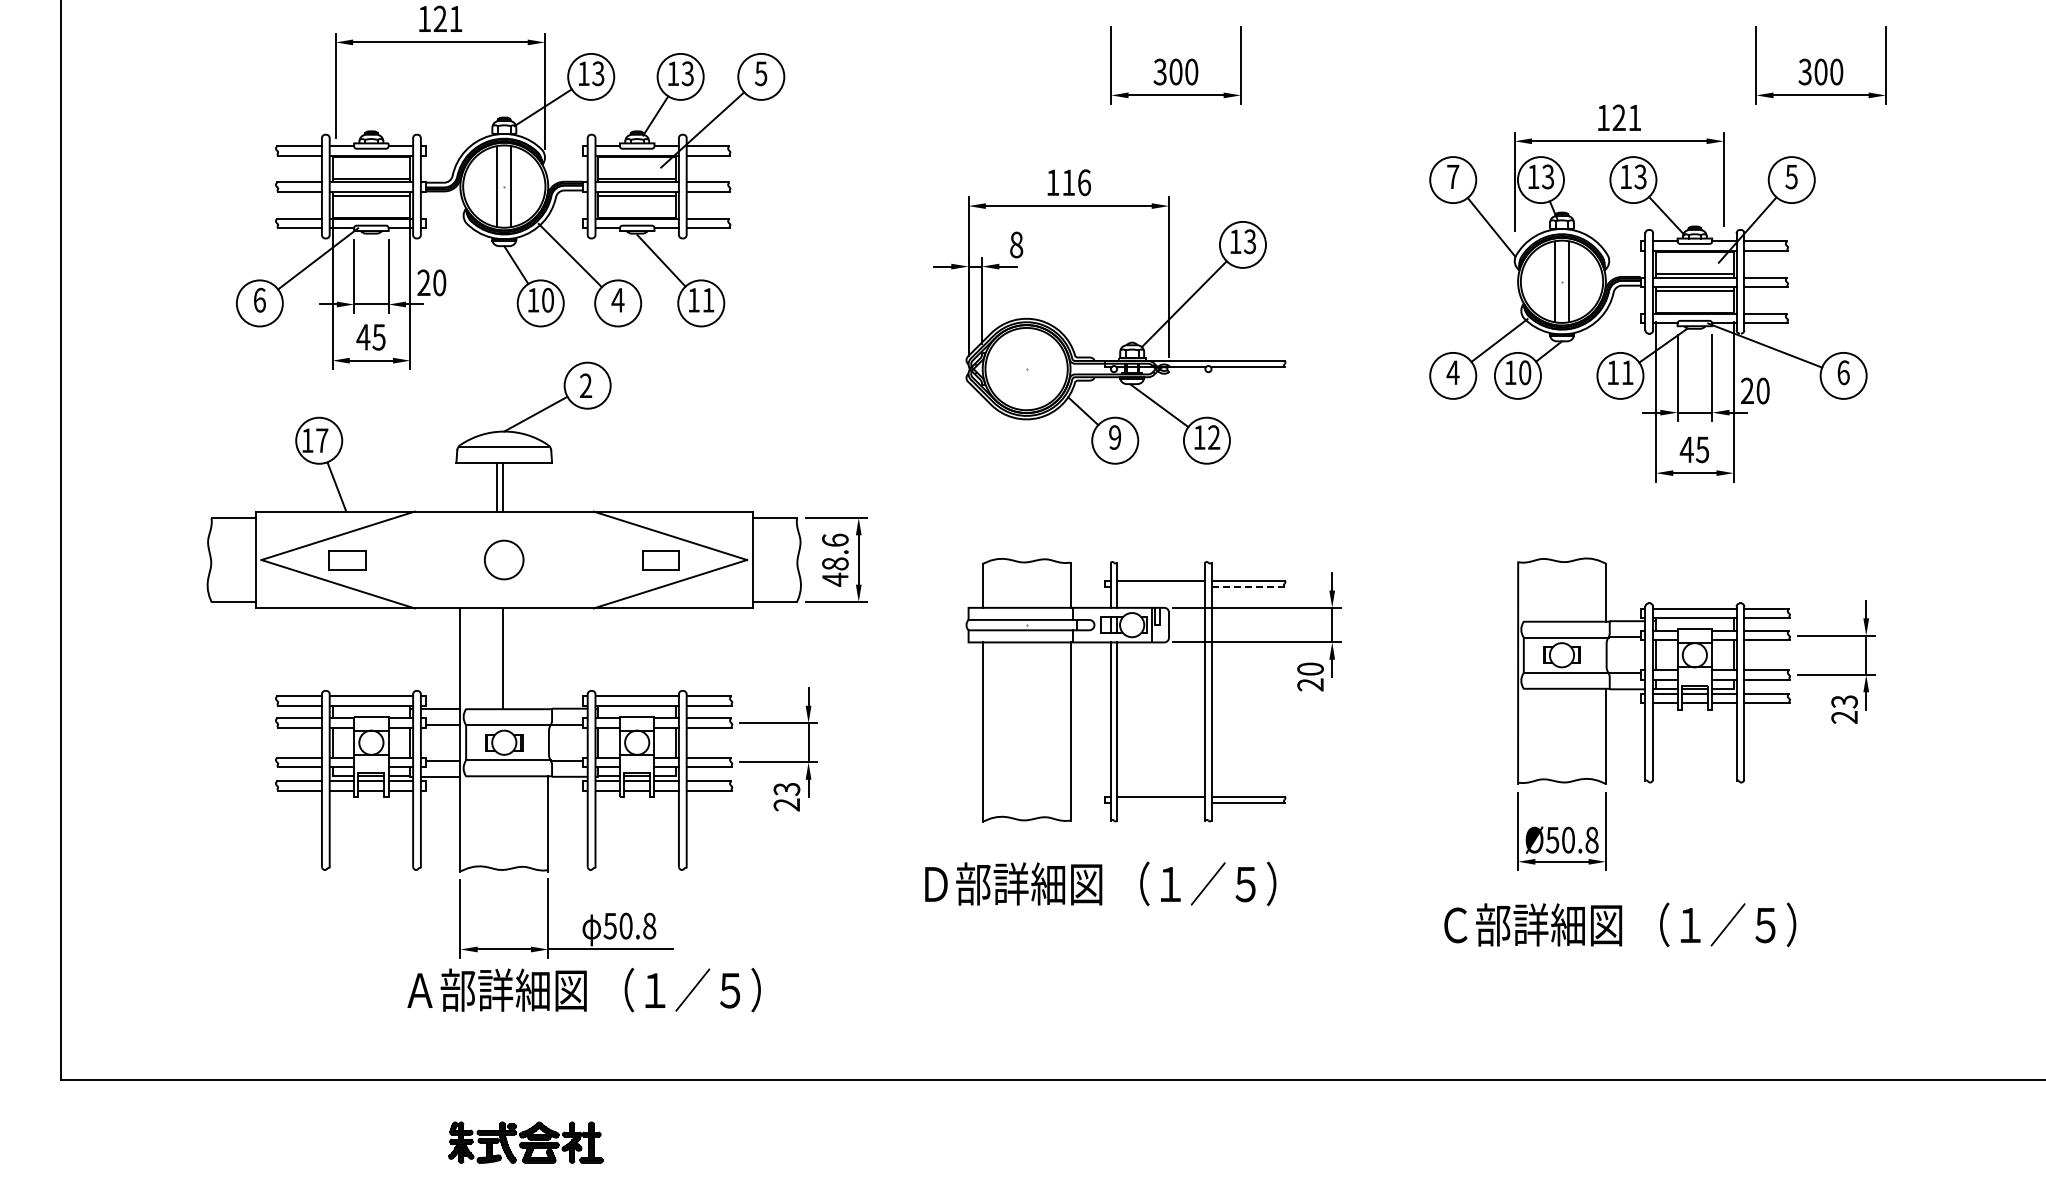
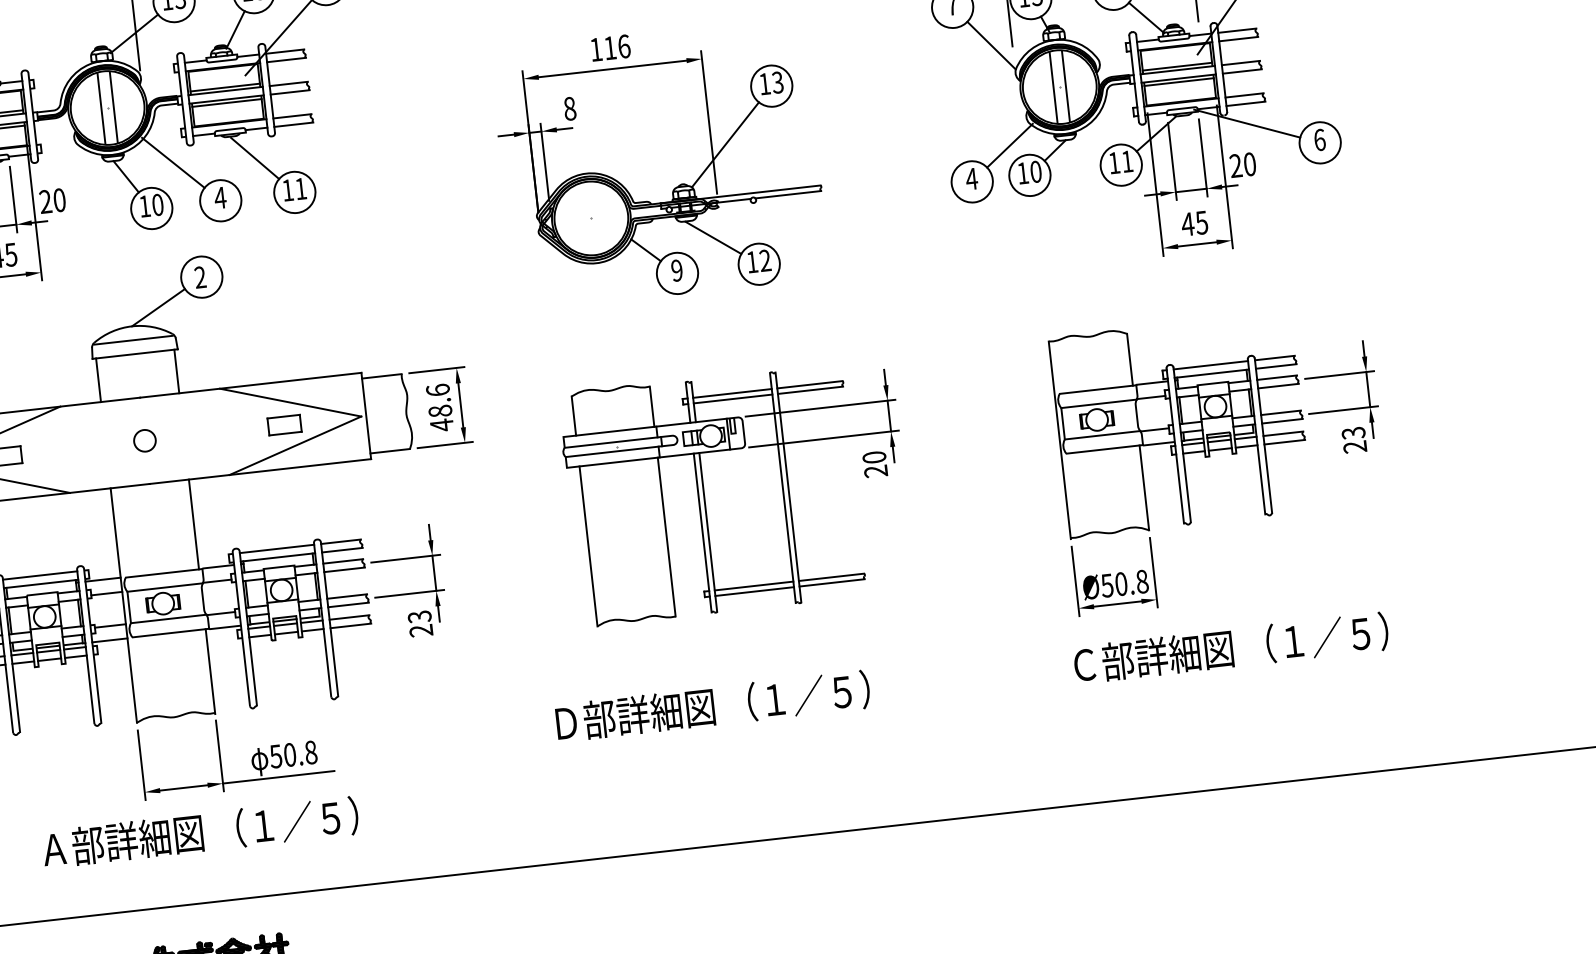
line: (497, 486) -> (98, 379), moved
line: (503, 486) -> (176, 370), moved
circle: (504, 559) -> (145, 440), size x0.62
line: (1161, 586) -> (733, 398), added
line: (1248, 586) -> (810, 390), dashed -> solid
line: (503, 658) -> (194, 524), moved
line: (1161, 802) -> (754, 591), added
text: (1100, 883) -> (712, 706), moved
text: (1620, 924) -> (1231, 647), moved
text: (583, 989) -> (199, 832), moved

